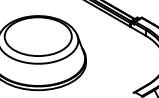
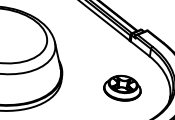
part: (130, 60) -> (123, 87), added

